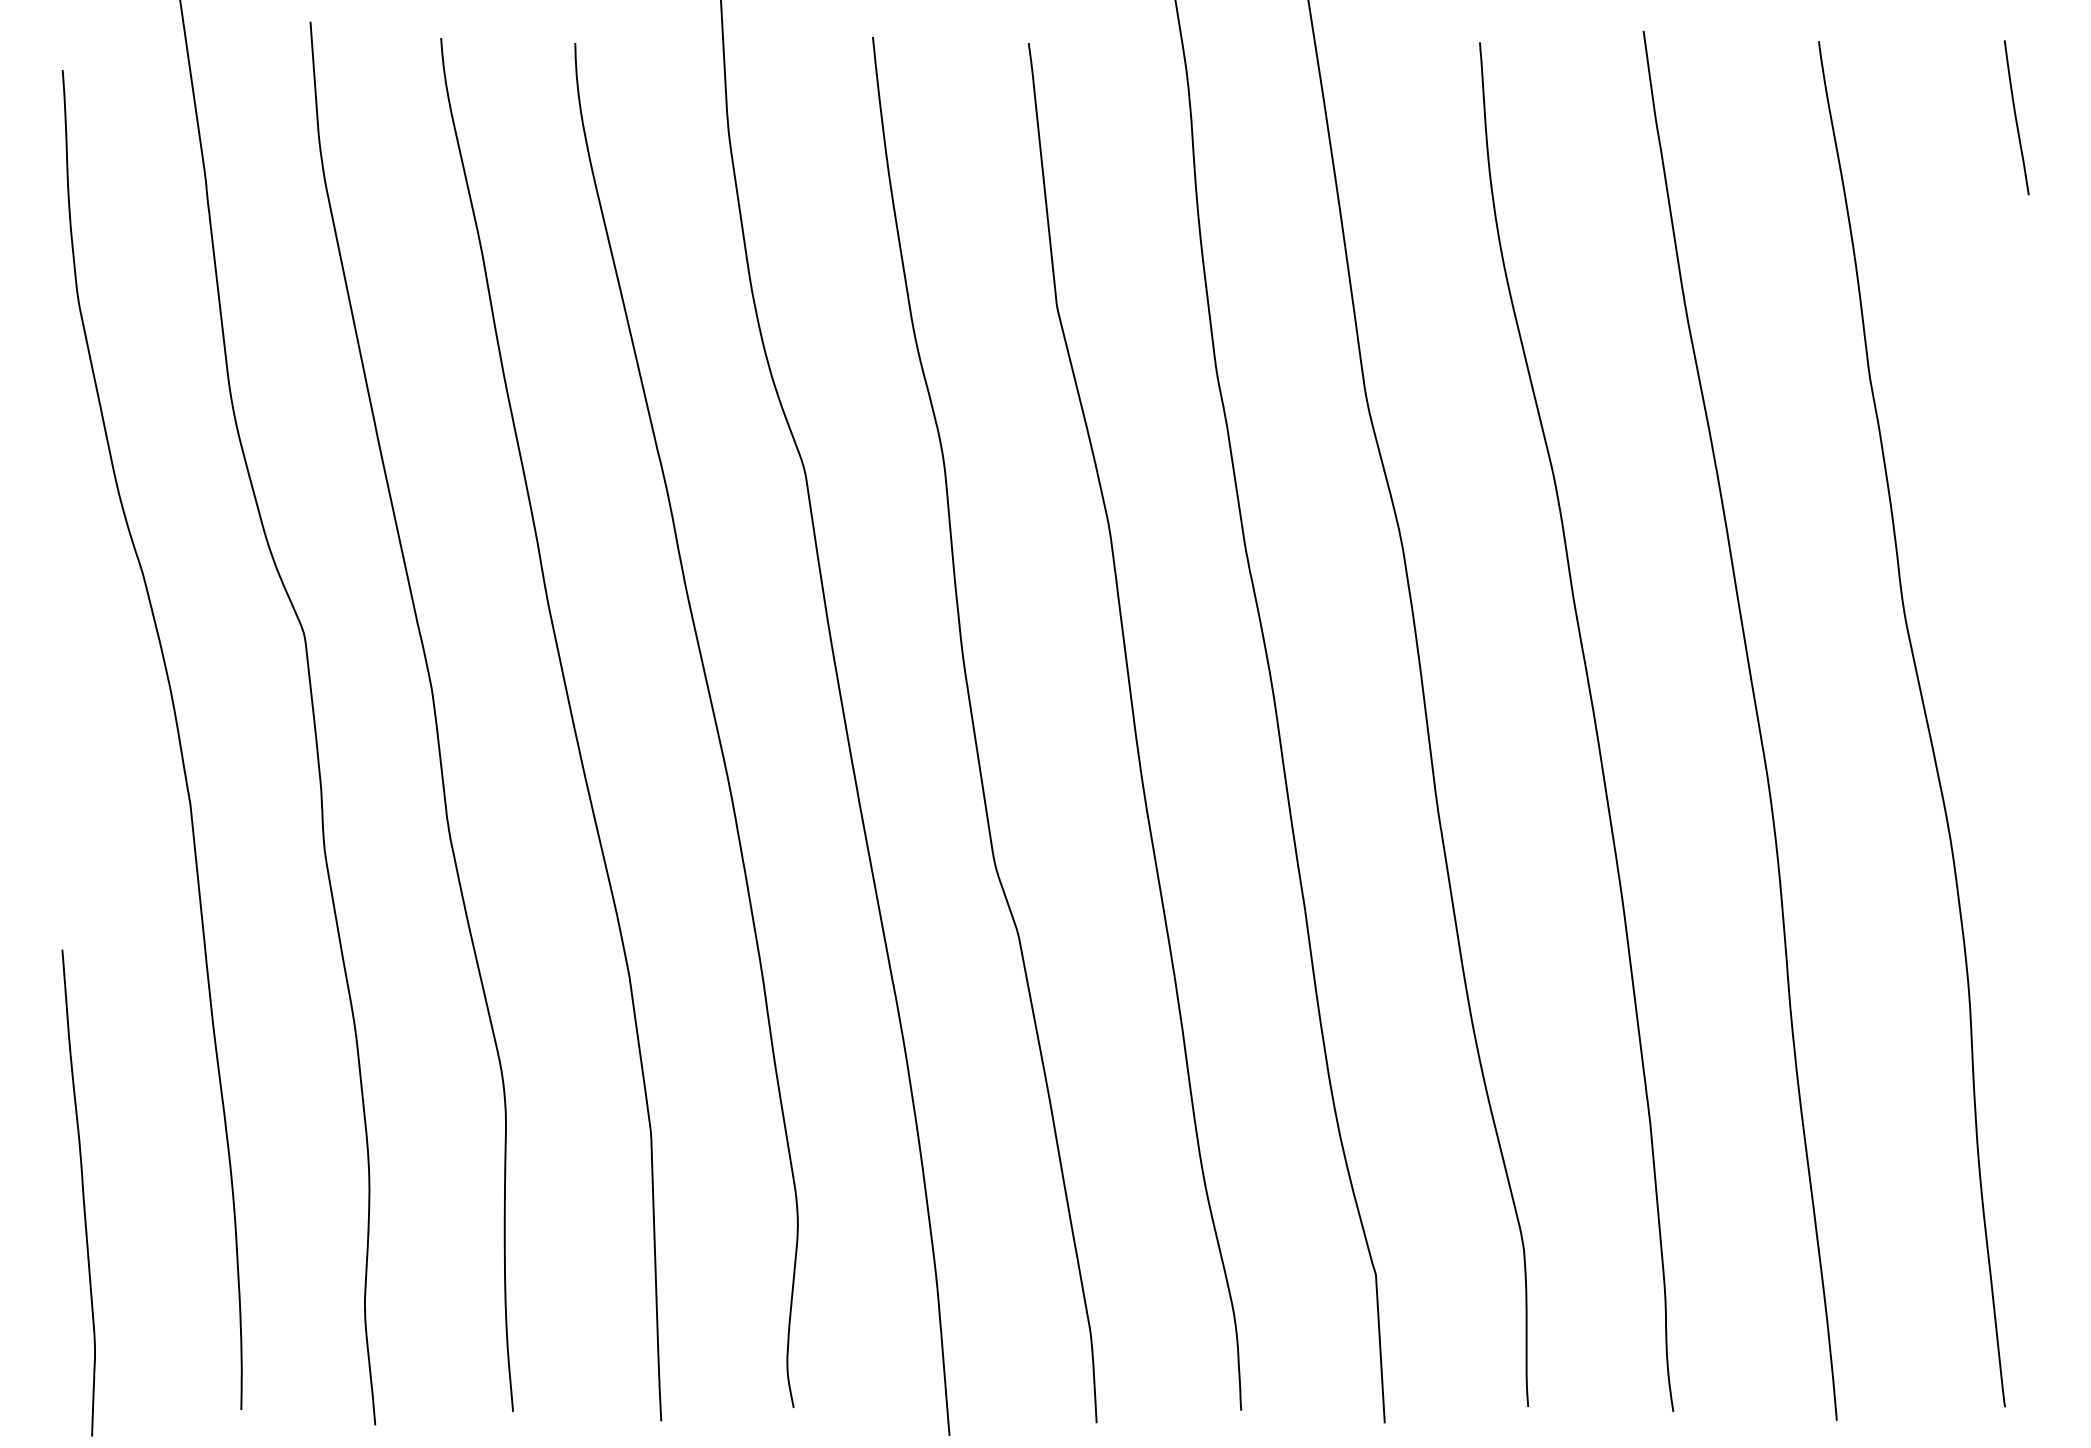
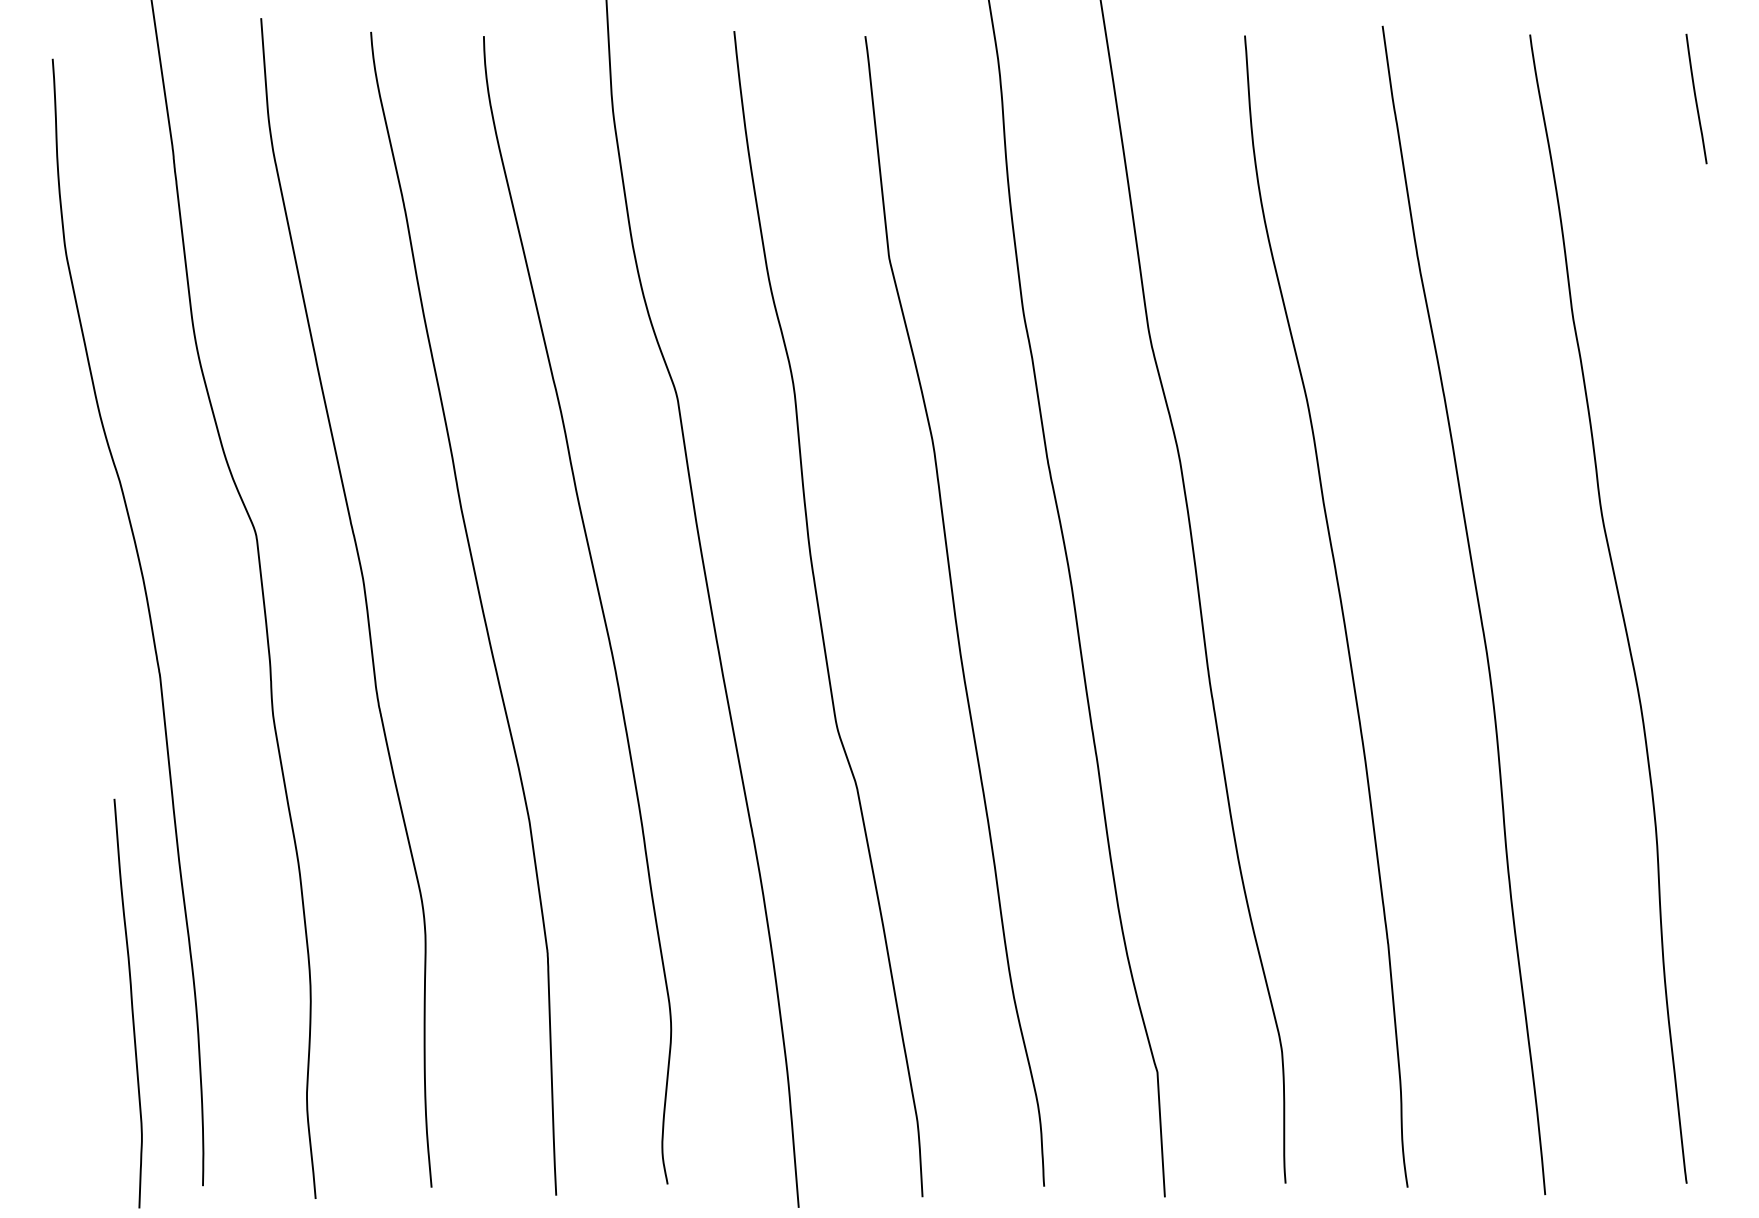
curve: (82, 1192) -> (131, 1003), moved

